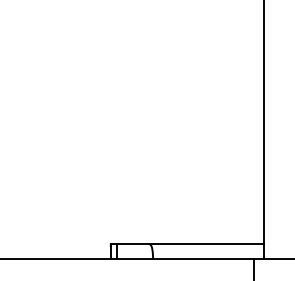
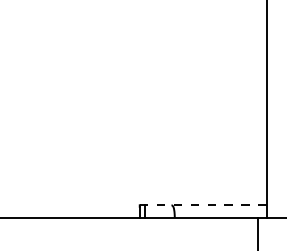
line: (187, 244) -> (203, 205), solid -> dashed

